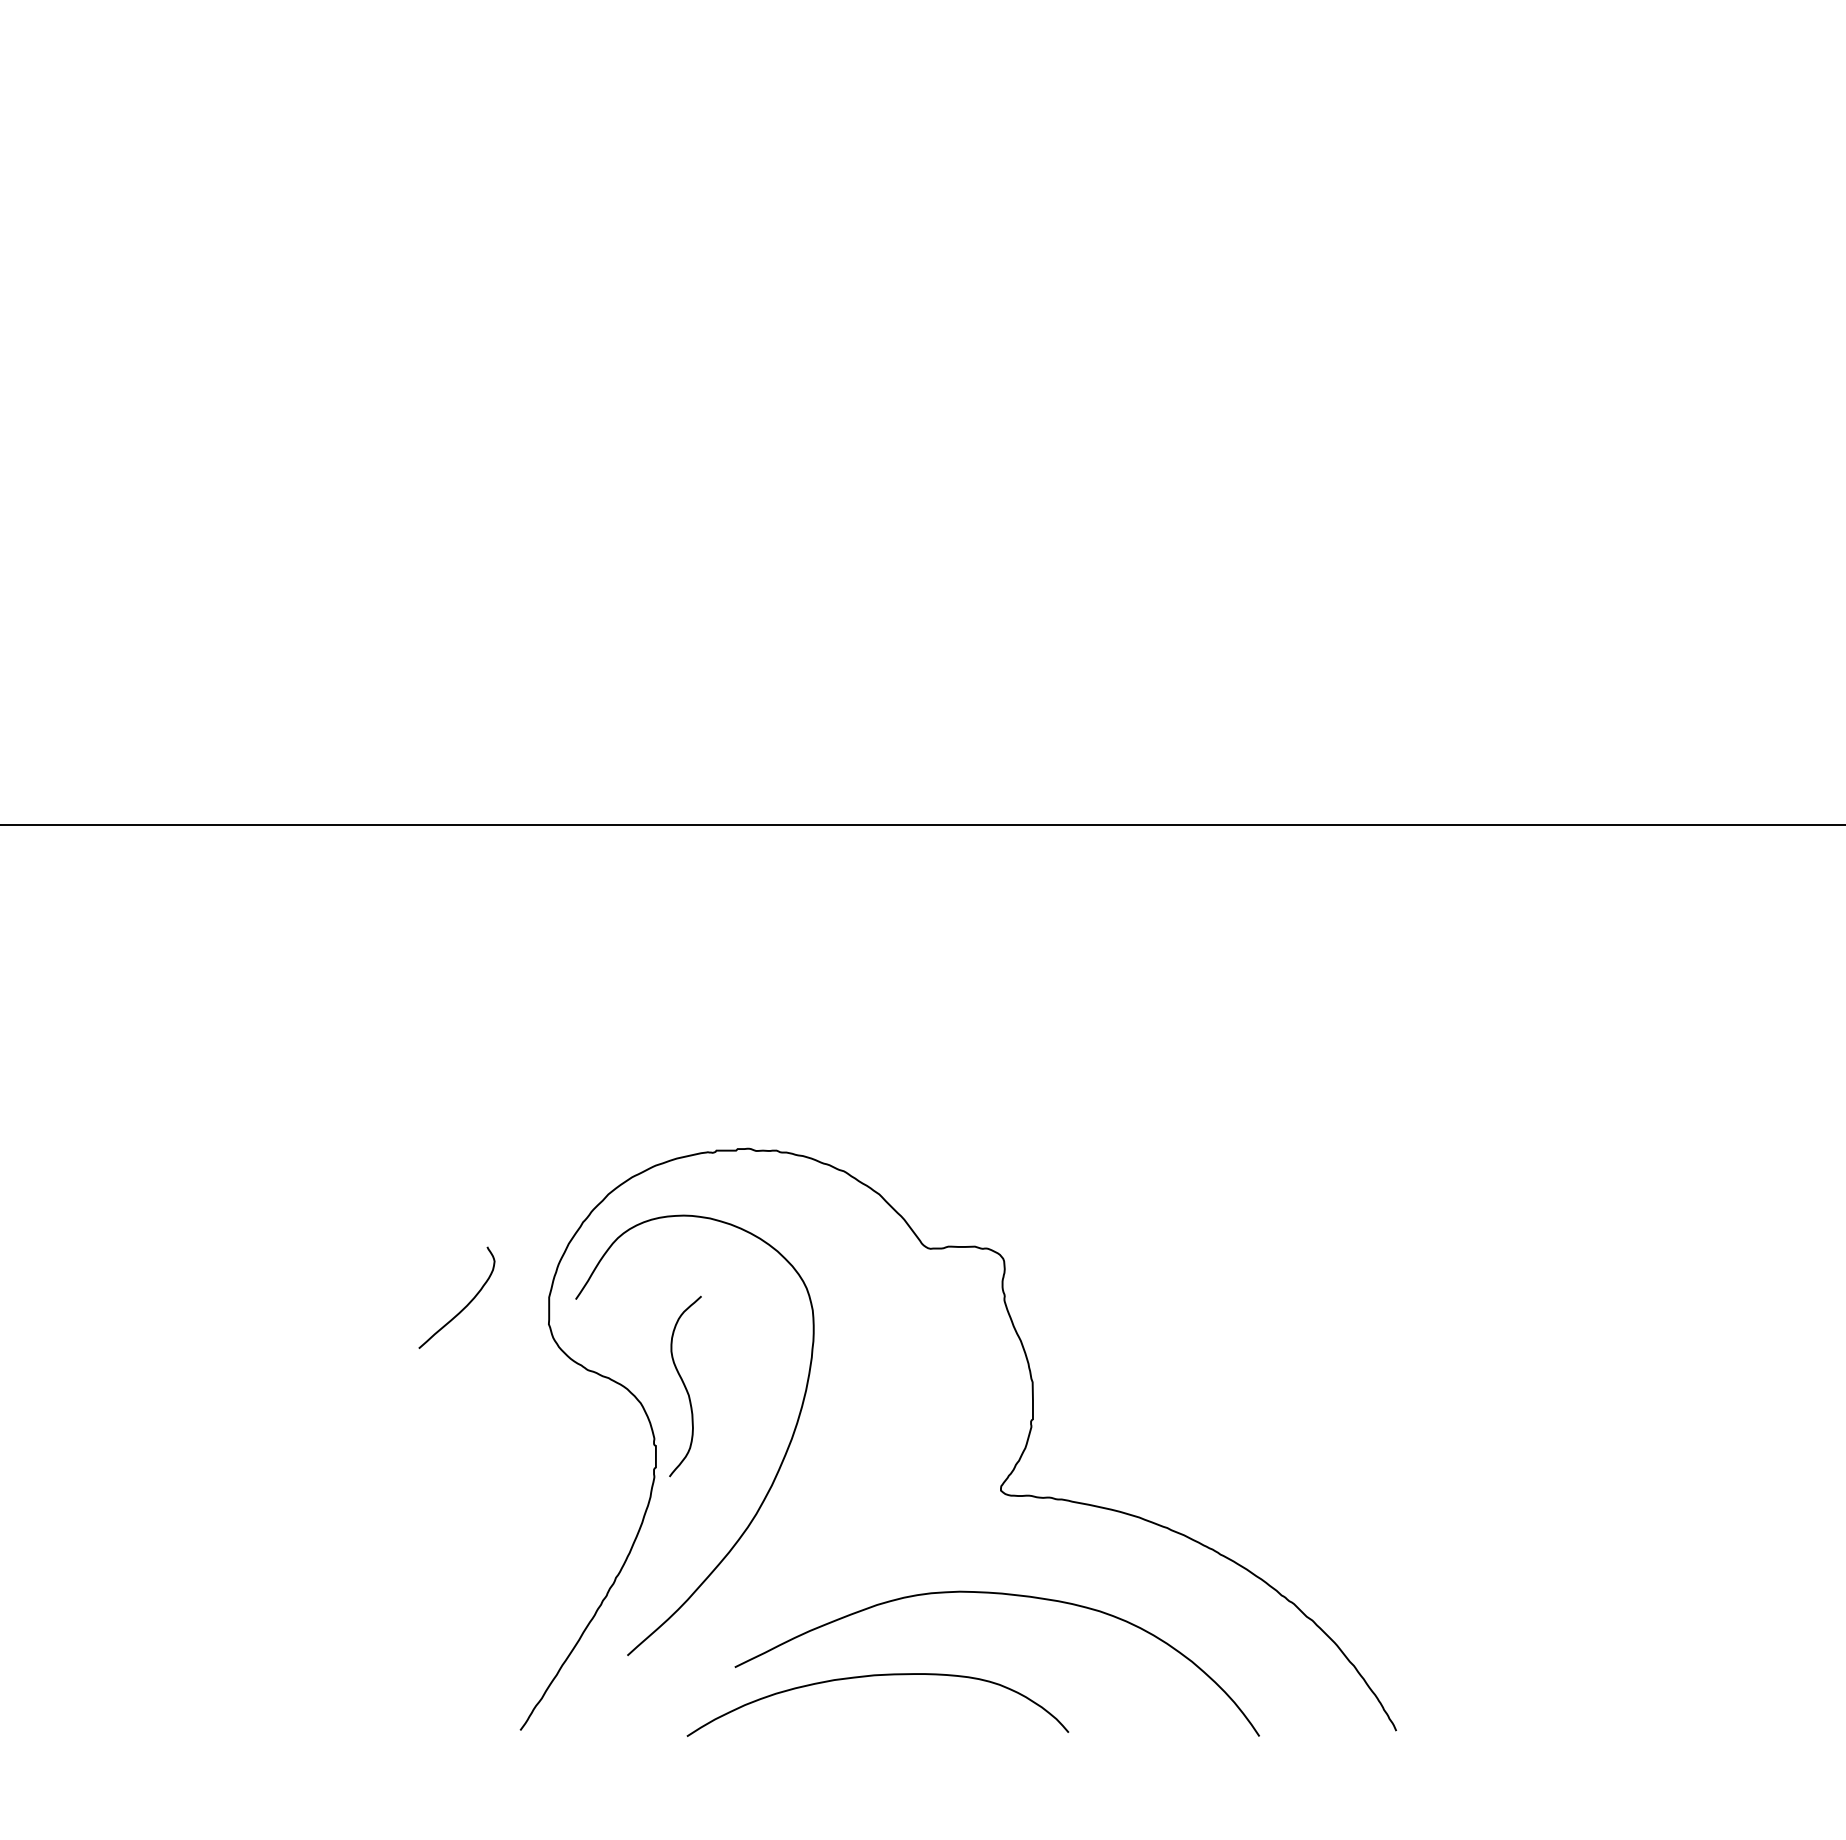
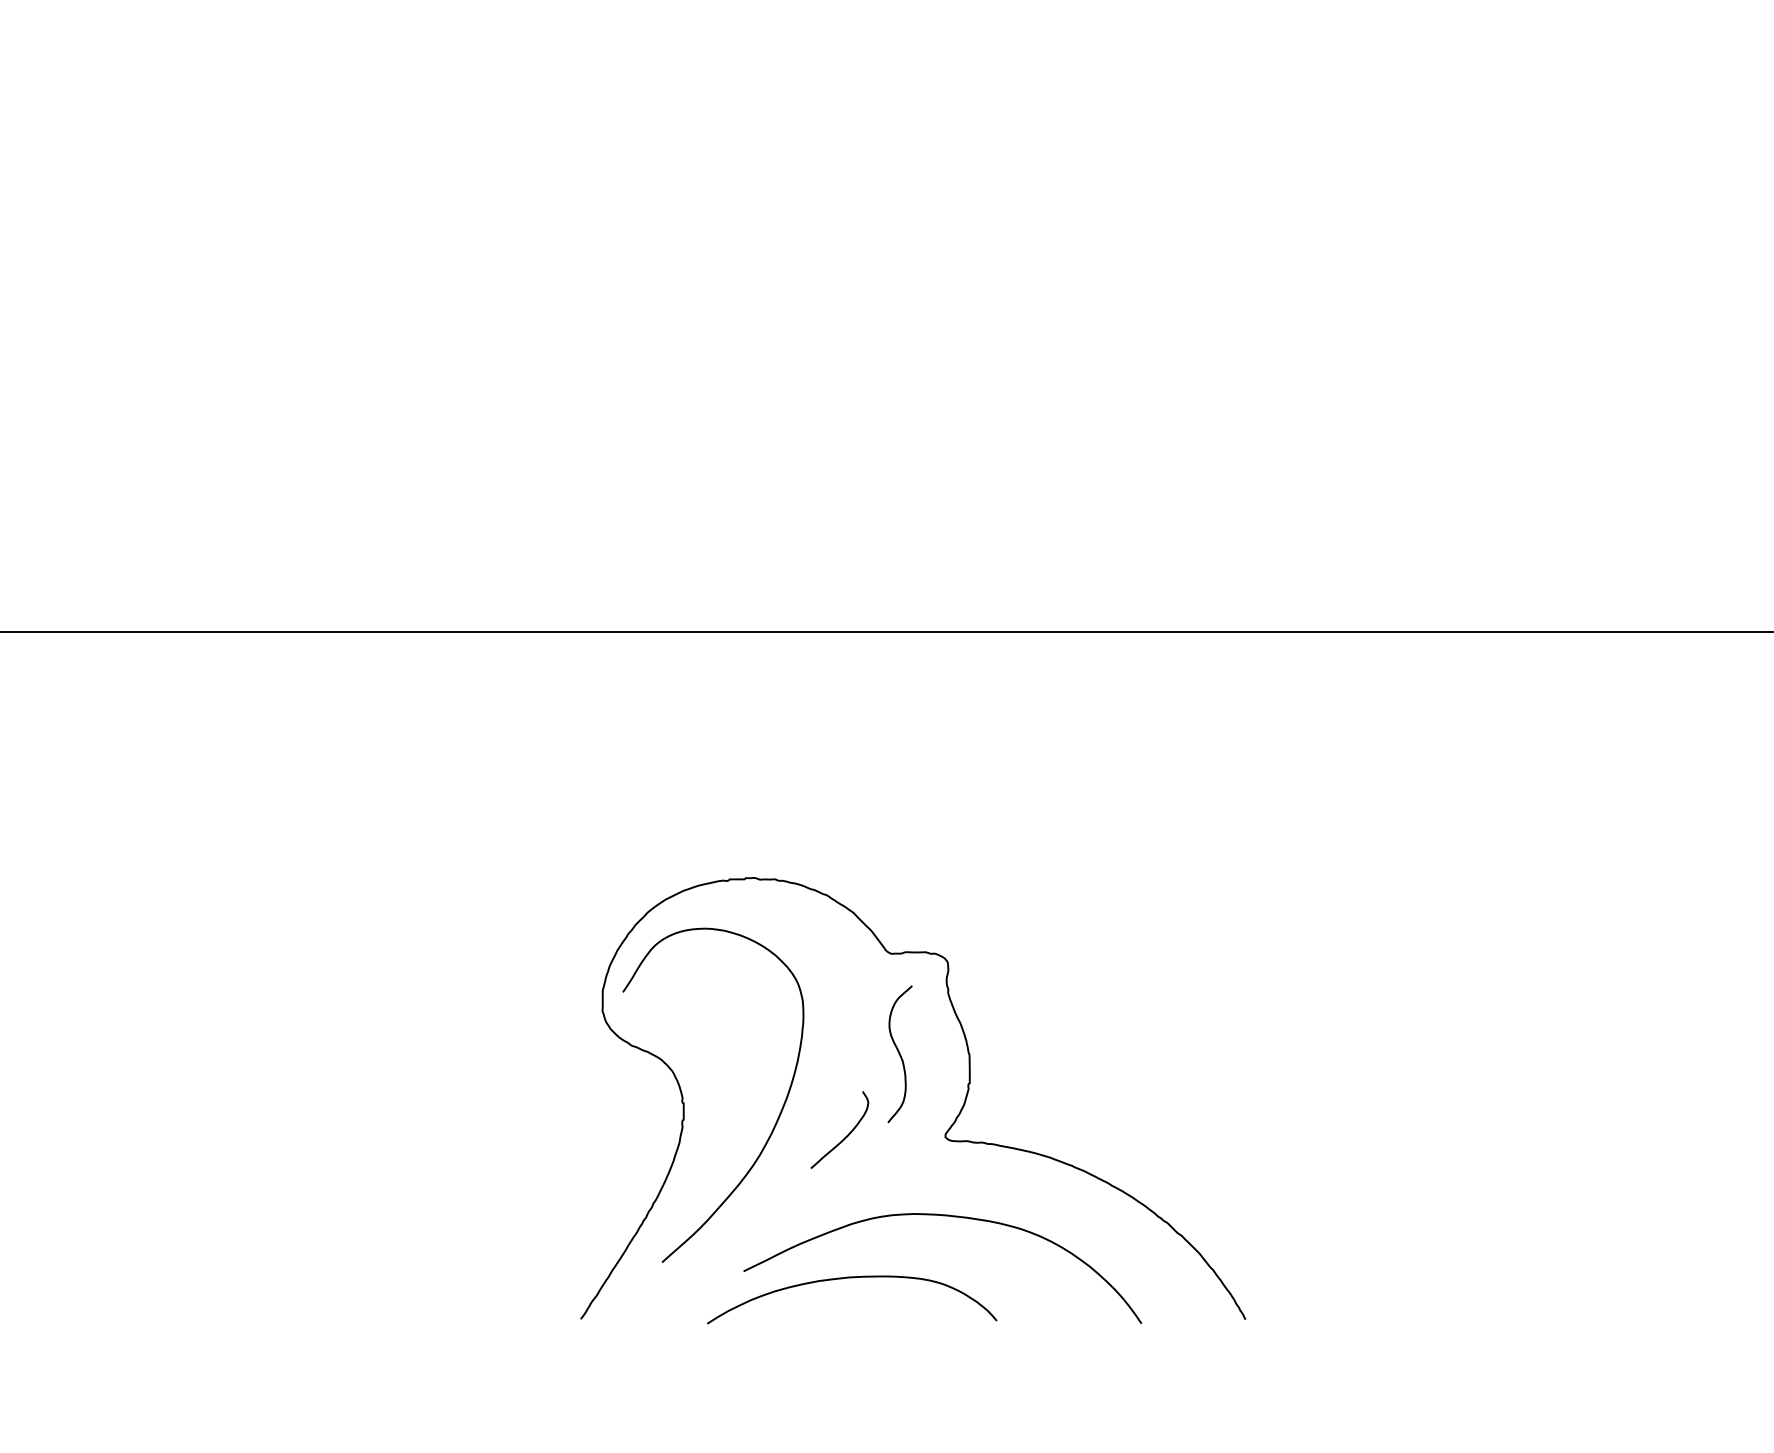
curve: (465, 1305) -> (846, 1135), moved
curve: (684, 1386) -> (899, 1054), moved

